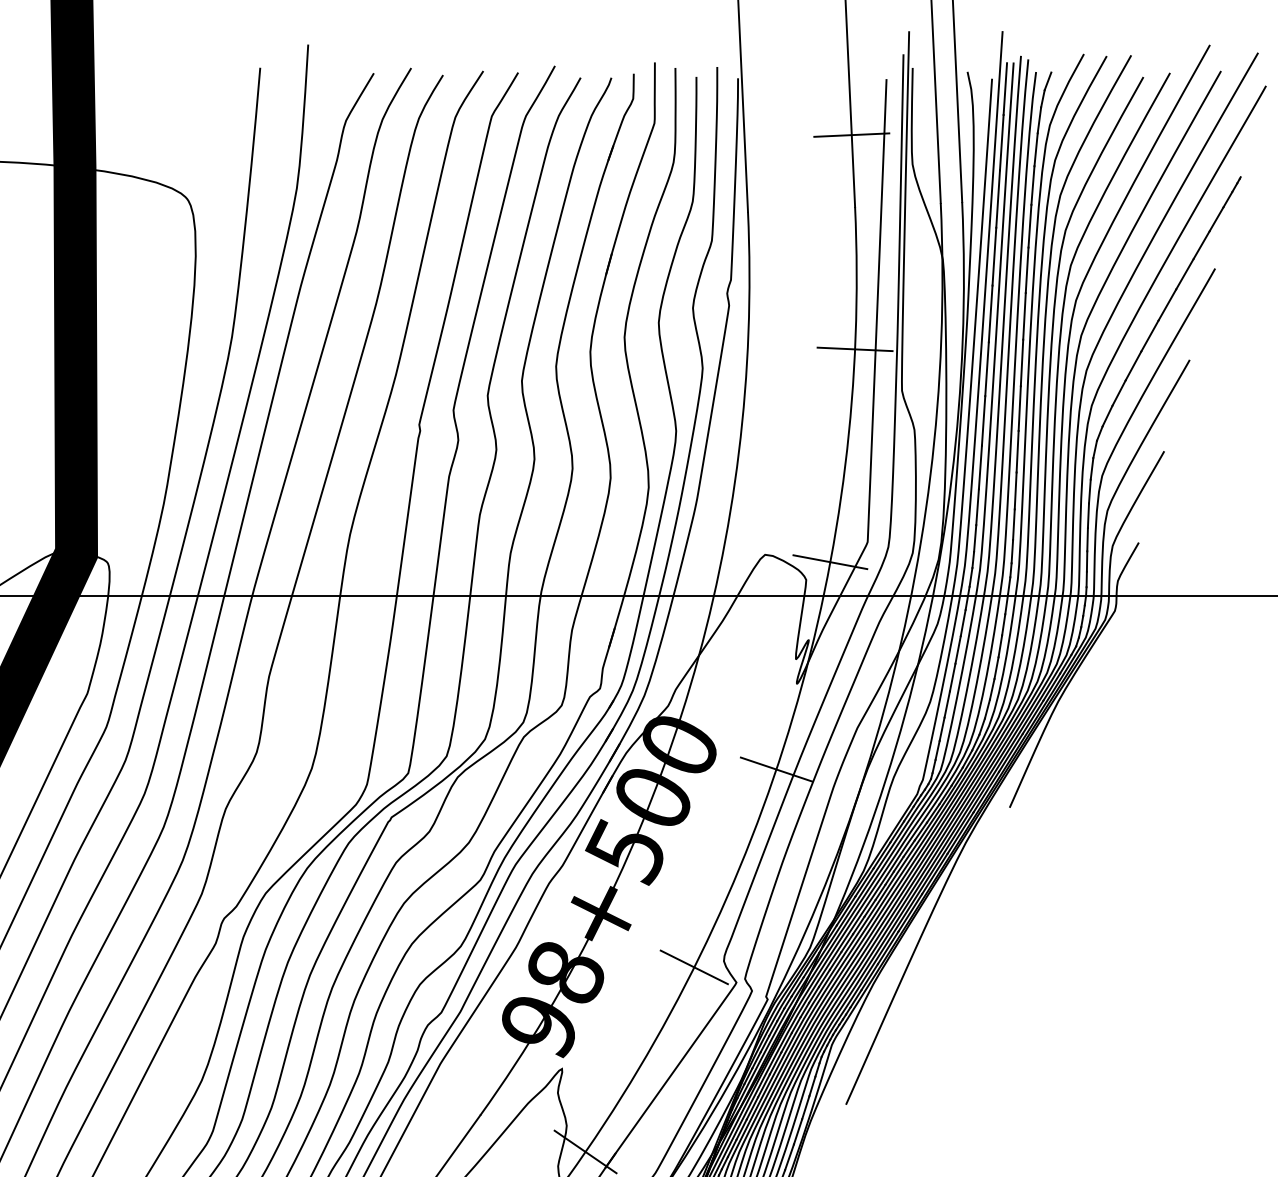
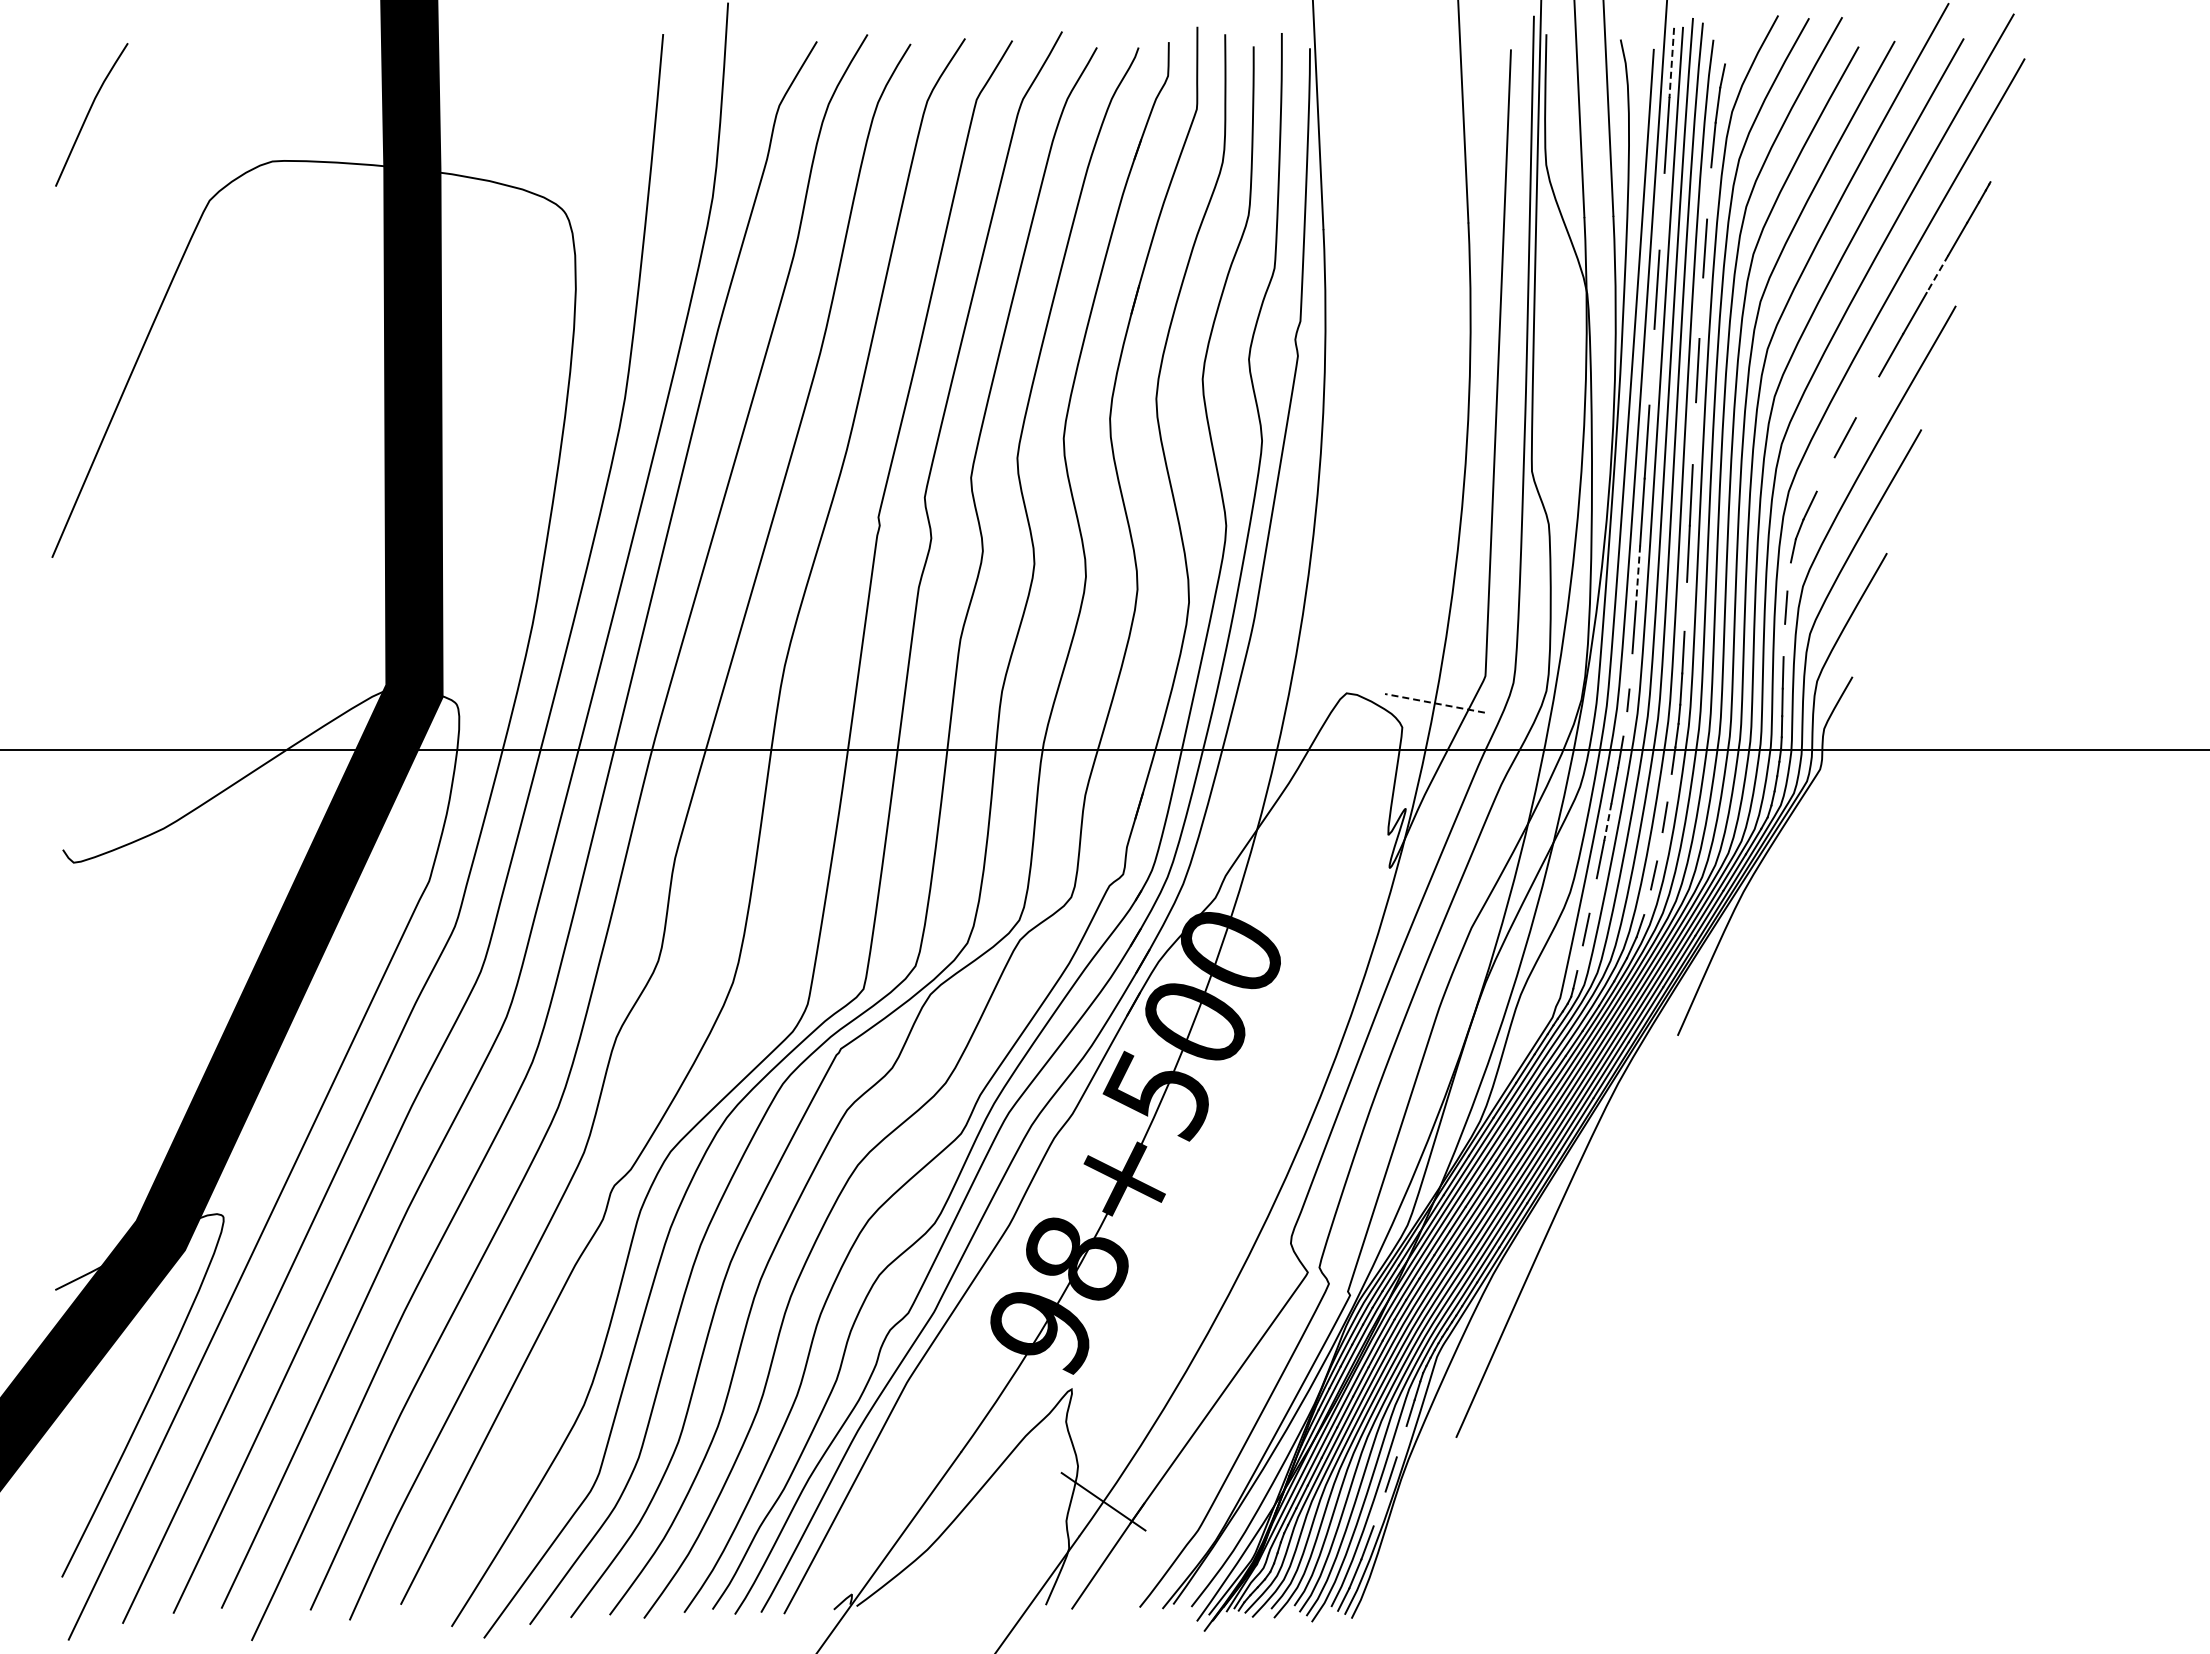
line: (1047, 81) -> (1729, 52), removed
line: (1005, 89) -> (1671, 63), solid -> dashed
line: (851, 134) -> (1463, 124), removed
line: (1033, 185) -> (1709, 193), removed
line: (997, 198) -> (1661, 211), removed
line: (1201, 245) -> (1937, 274), solid -> dashed
line: (1027, 269) -> (1701, 307), removed
line: (990, 313) -> (1651, 366), removed
line: (1149, 336) -> (1867, 397), removed
line: (855, 348) -> (1468, 414), removed
line: (1022, 362) -> (1694, 433), removed
line: (1118, 393) -> (1825, 474), removed
line: (980, 467) -> (1638, 575), solid -> dashed
line: (1091, 468) -> (1788, 576), removed
line: (1015, 490) -> (1685, 606), removed
line: (1088, 515) -> (1784, 640), removed
line: (974, 538) -> (1630, 671), removed
line: (830, 562) -> (1434, 703), solid -> dashed
line: (971, 577) -> (1625, 723), removed
line: (1003, 624) -> (1669, 787), removed
line: (957, 650) -> (1607, 822), solid -> dashed
line: (996, 667) -> (1659, 846), removed
line: (946, 704) -> (1592, 895), removed
line: (987, 709) -> (1647, 902), removed
line: (937, 750) -> (1579, 958), removed
line: (776, 769) -> (1361, 983), removed
line: (694, 967) -> (1250, 1251), removed
line: (805, 1107) -> (1401, 1441), removed
line: (789, 1156) -> (1379, 1508), removed

